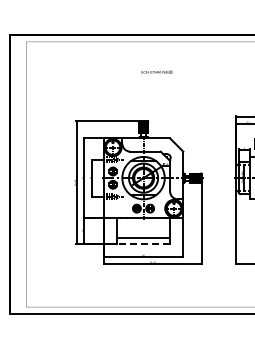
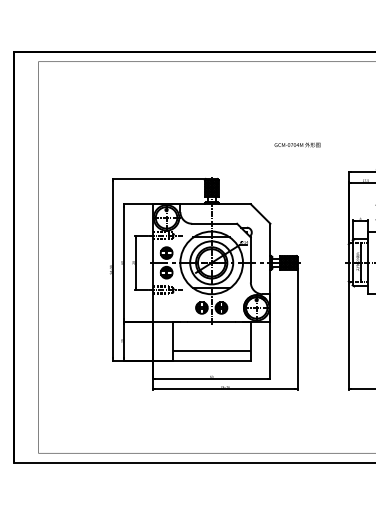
text: (156, 71) -> (297, 143), moved
line: (143, 244) -> (211, 360), dashed -> solid

